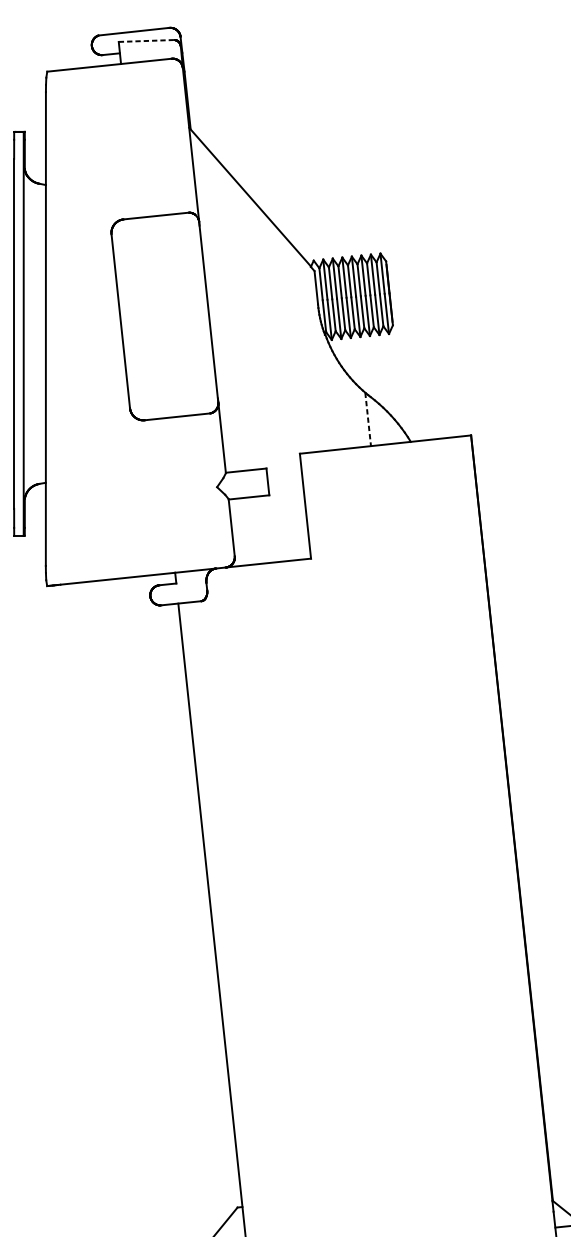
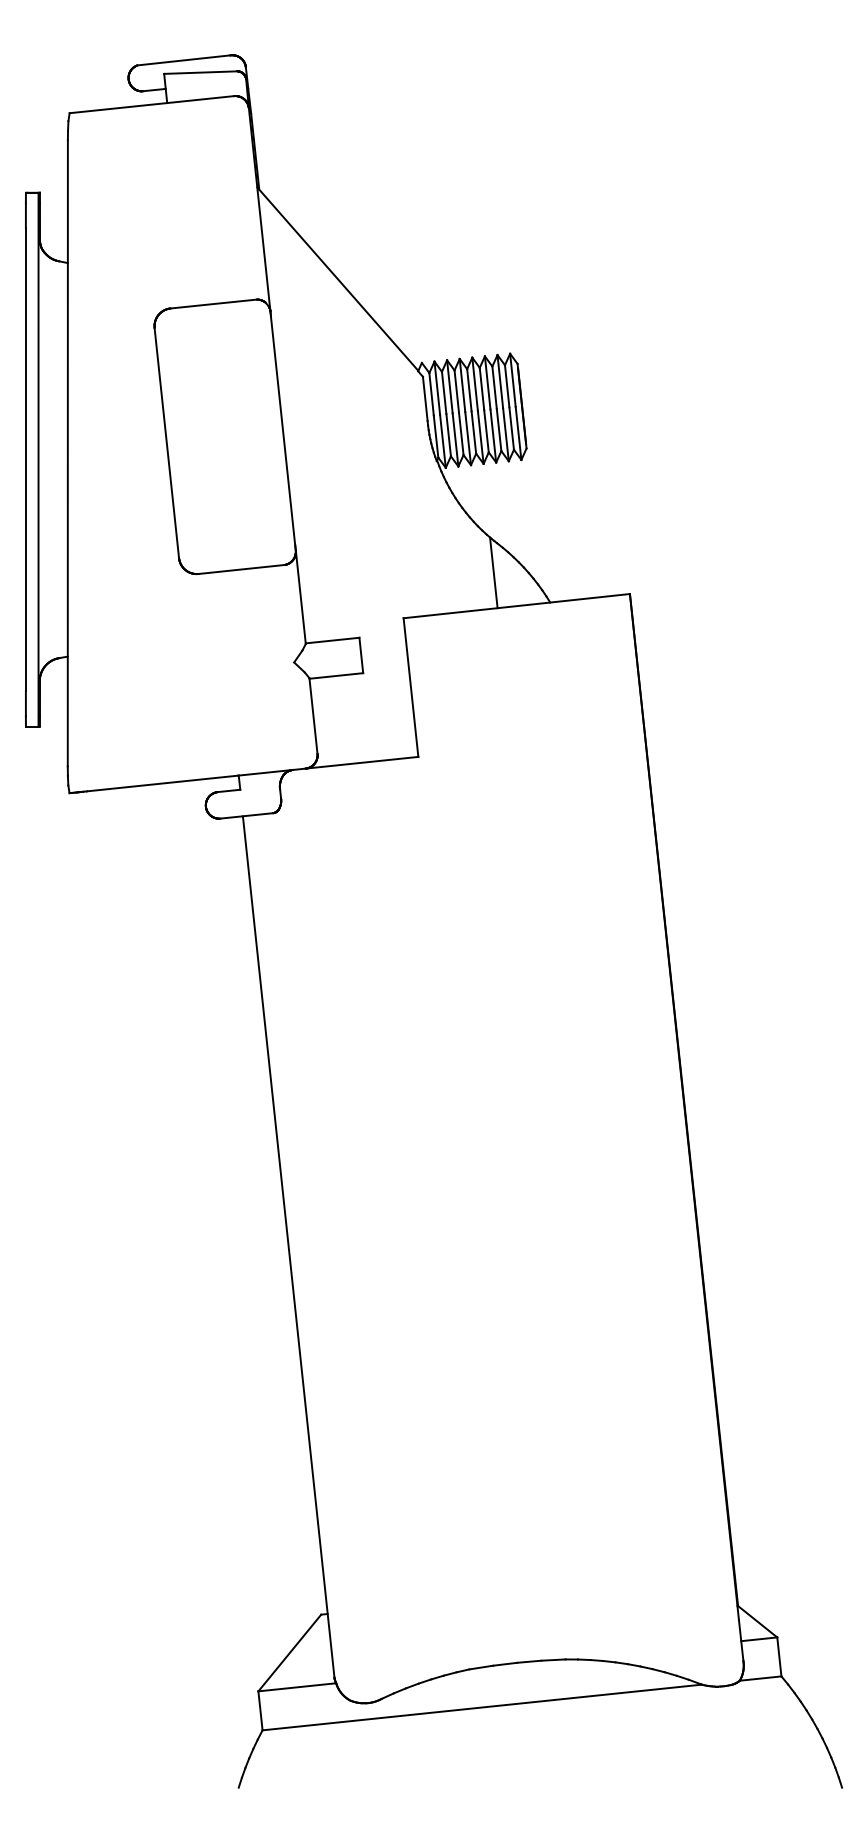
line: (147, 40) -> (201, 72), dashed -> solid
line: (367, 419) -> (493, 572), dashed -> solid

